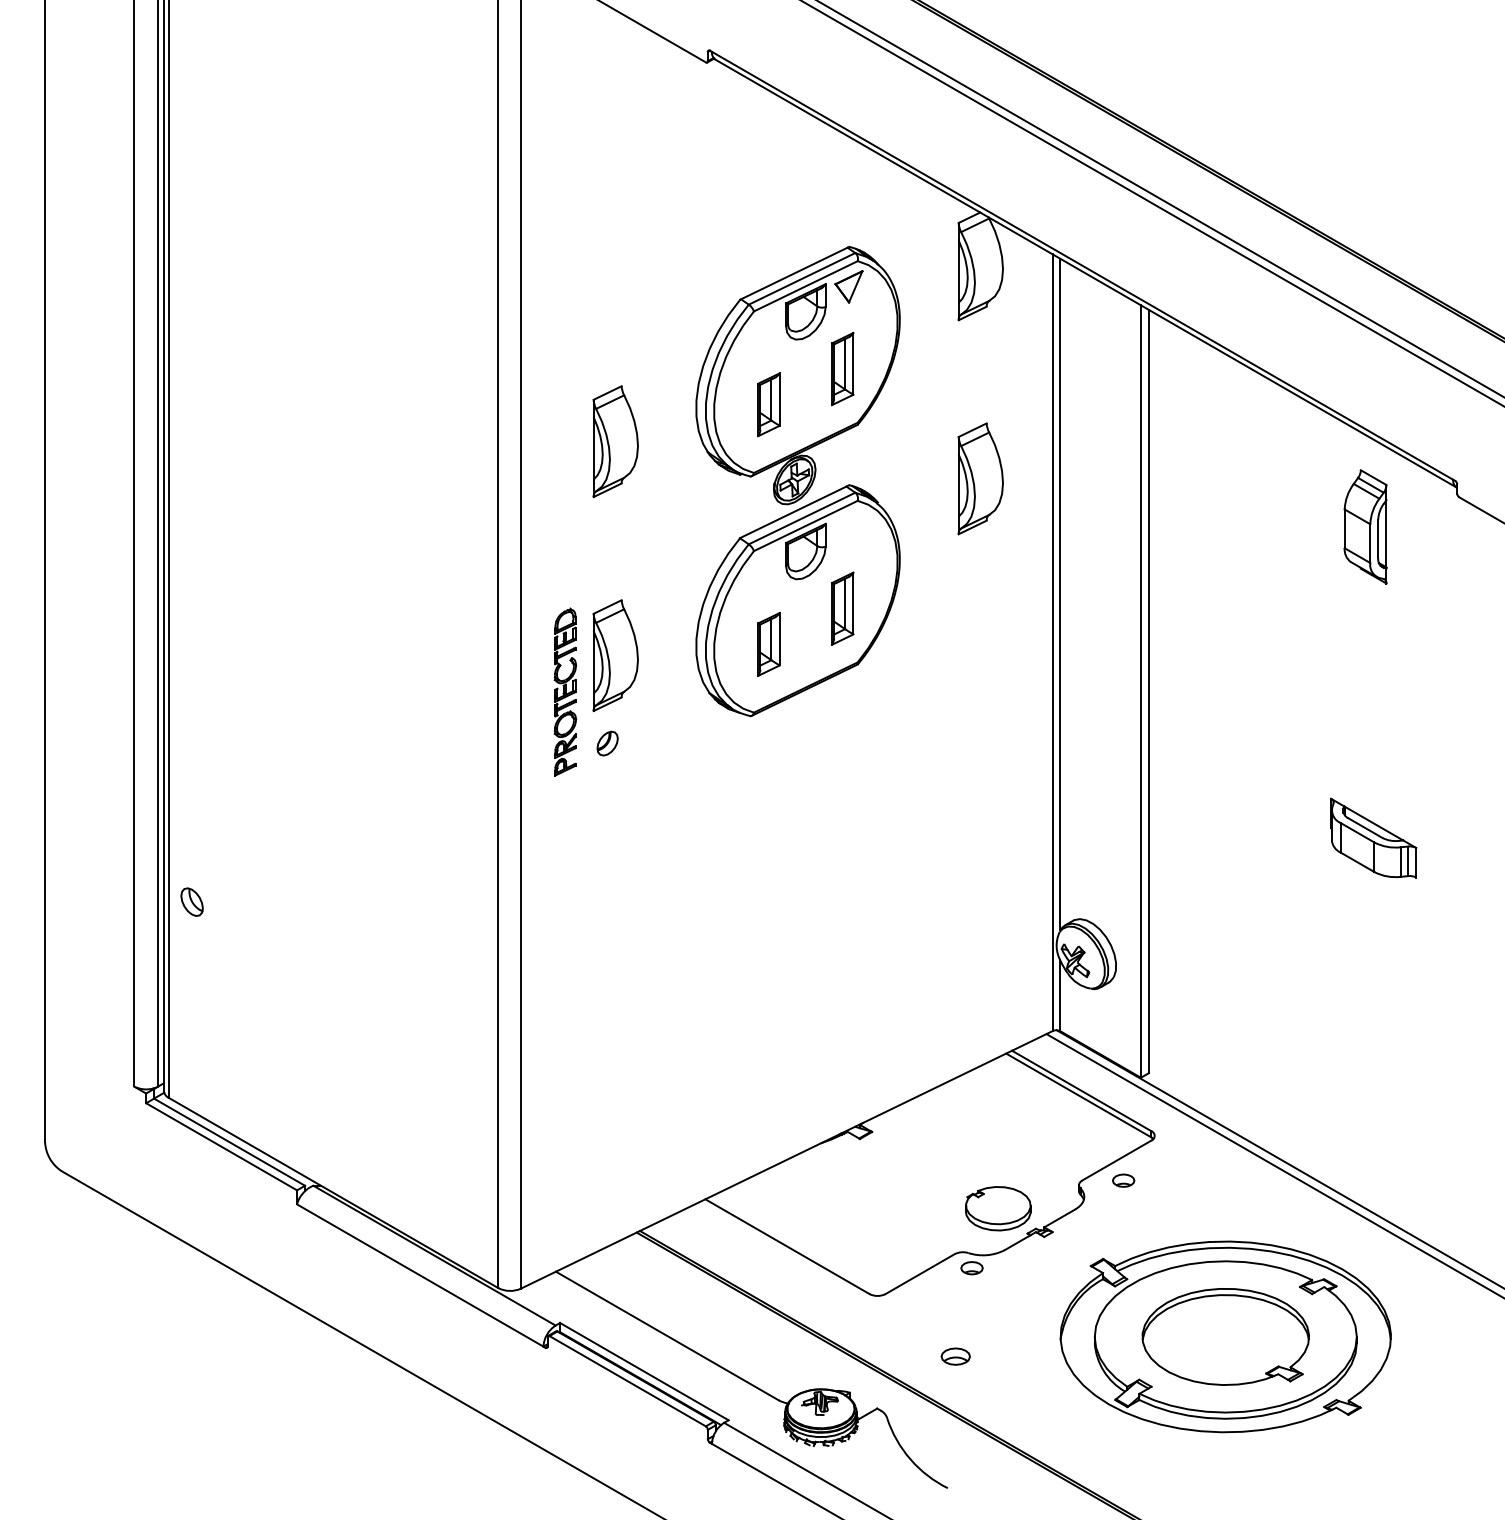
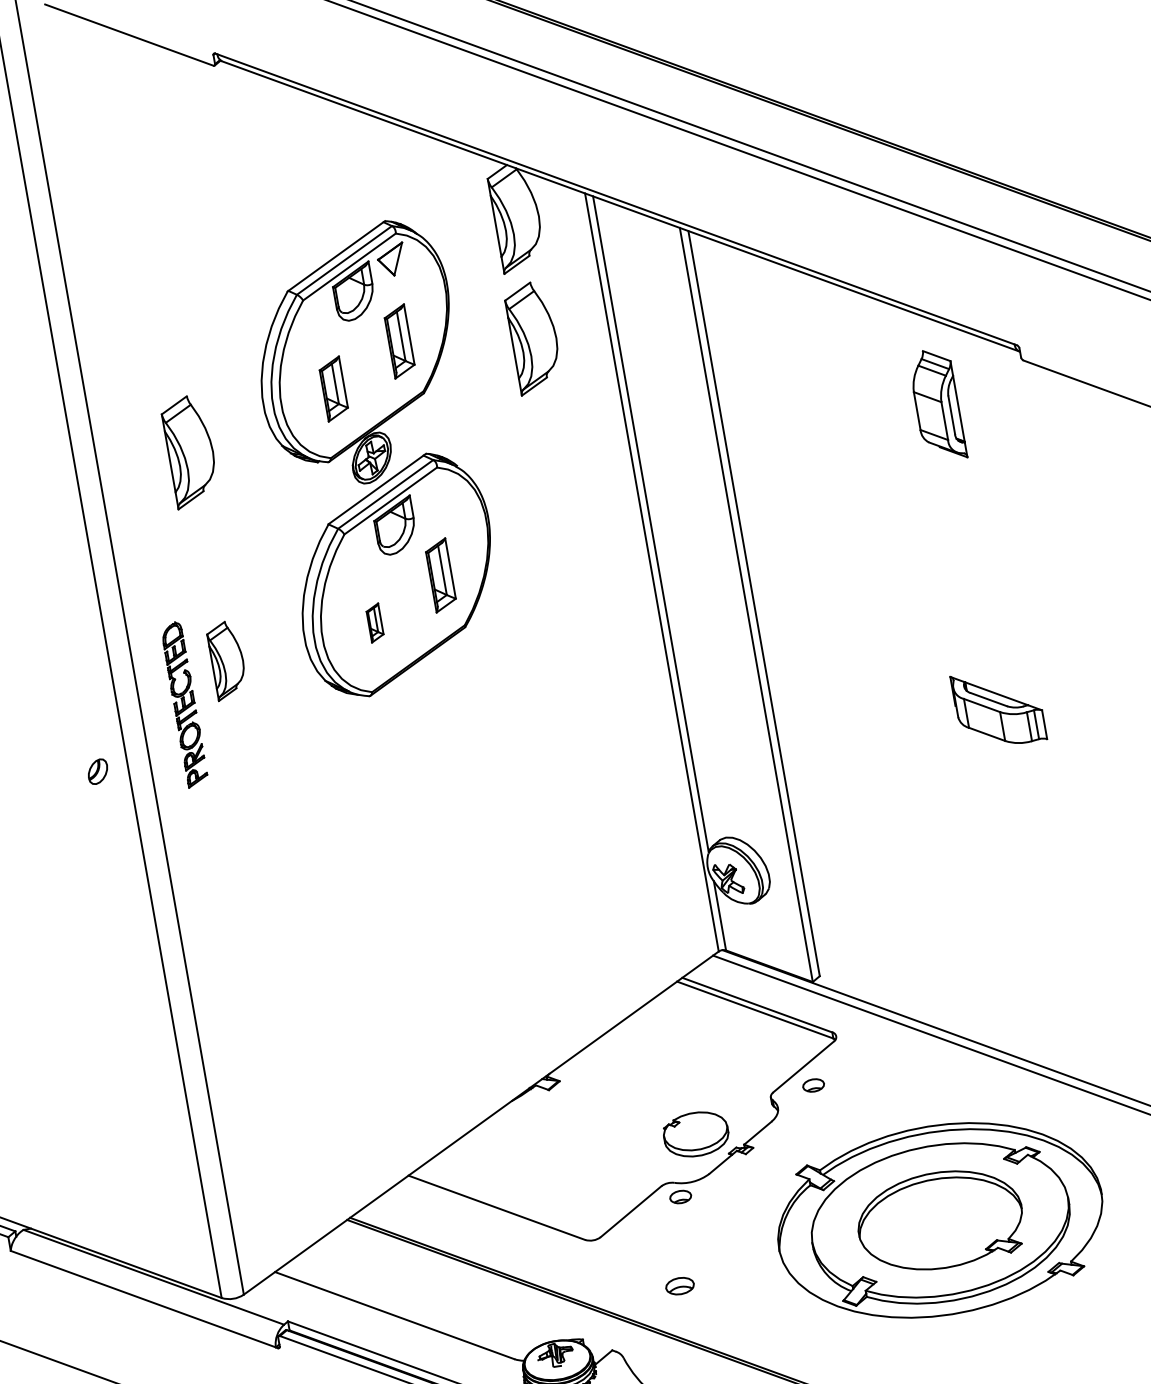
part: (980, 478) -> (533, 337), moved
part: (768, 644) -> (374, 623), size x0.6
part: (615, 655) -> (227, 660), size x0.7
part: (607, 743) -> (97, 771), moved

